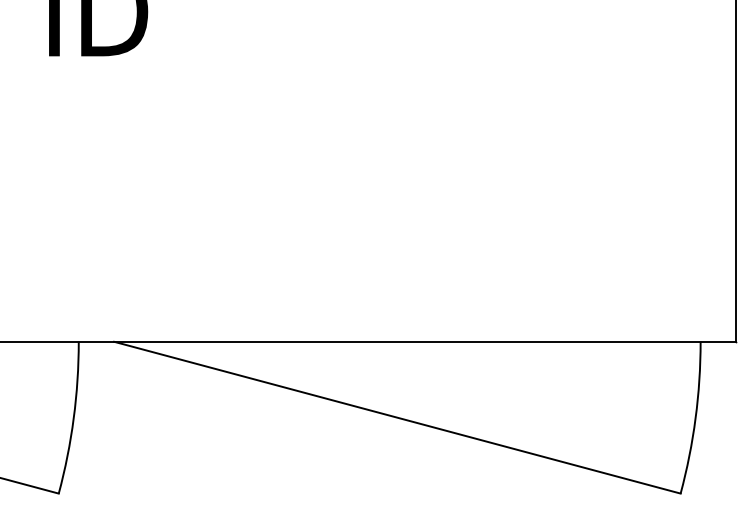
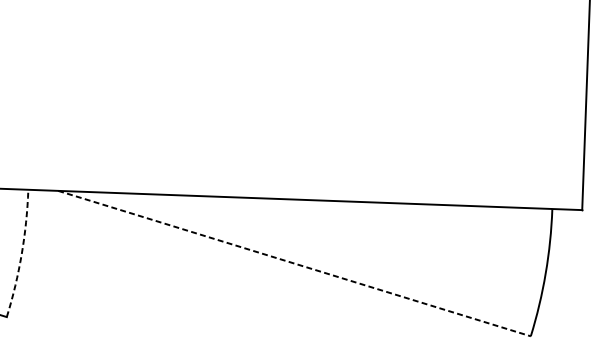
line: (397, 417) -> (294, 263), solid -> dashed
arc: (73, 418) -> (21, 254), solid -> dashed

